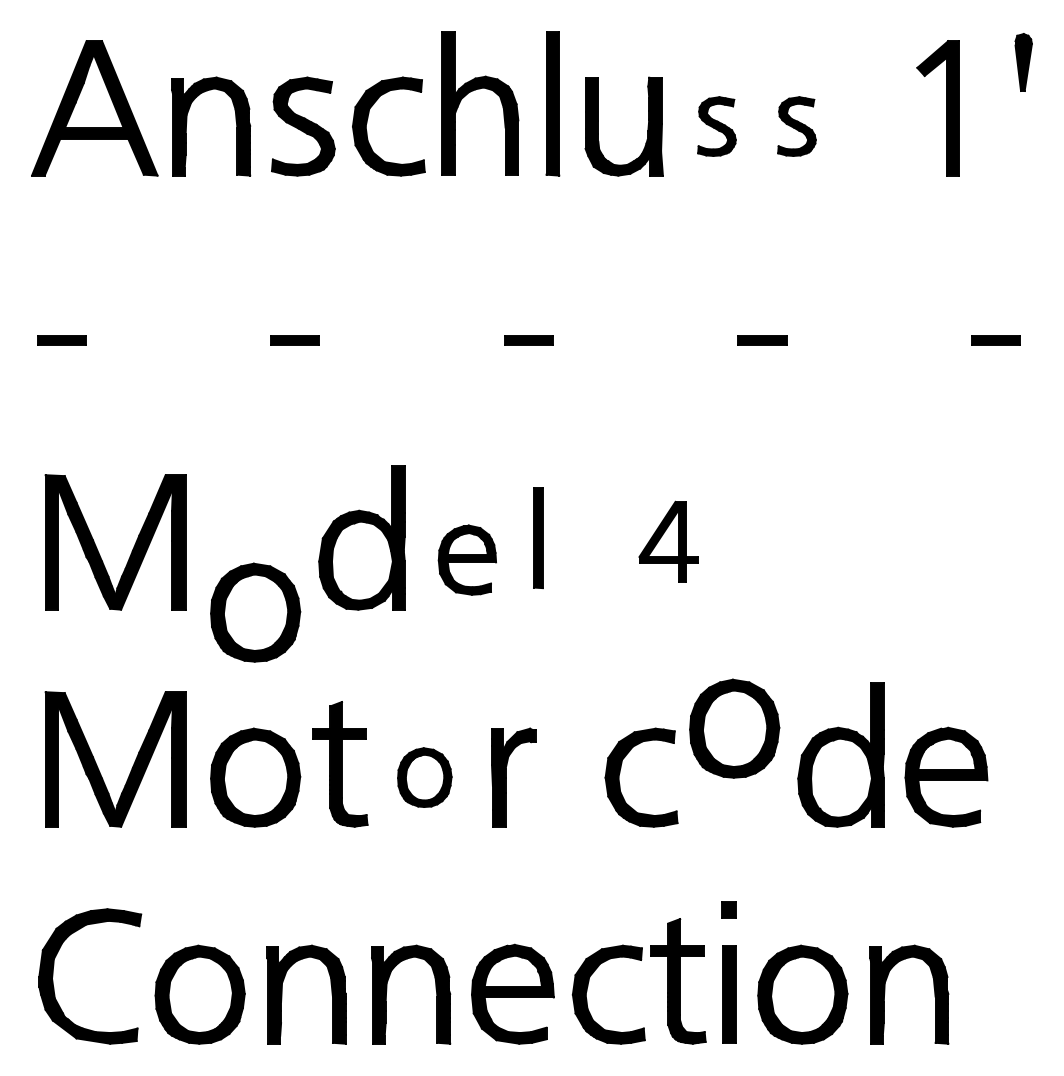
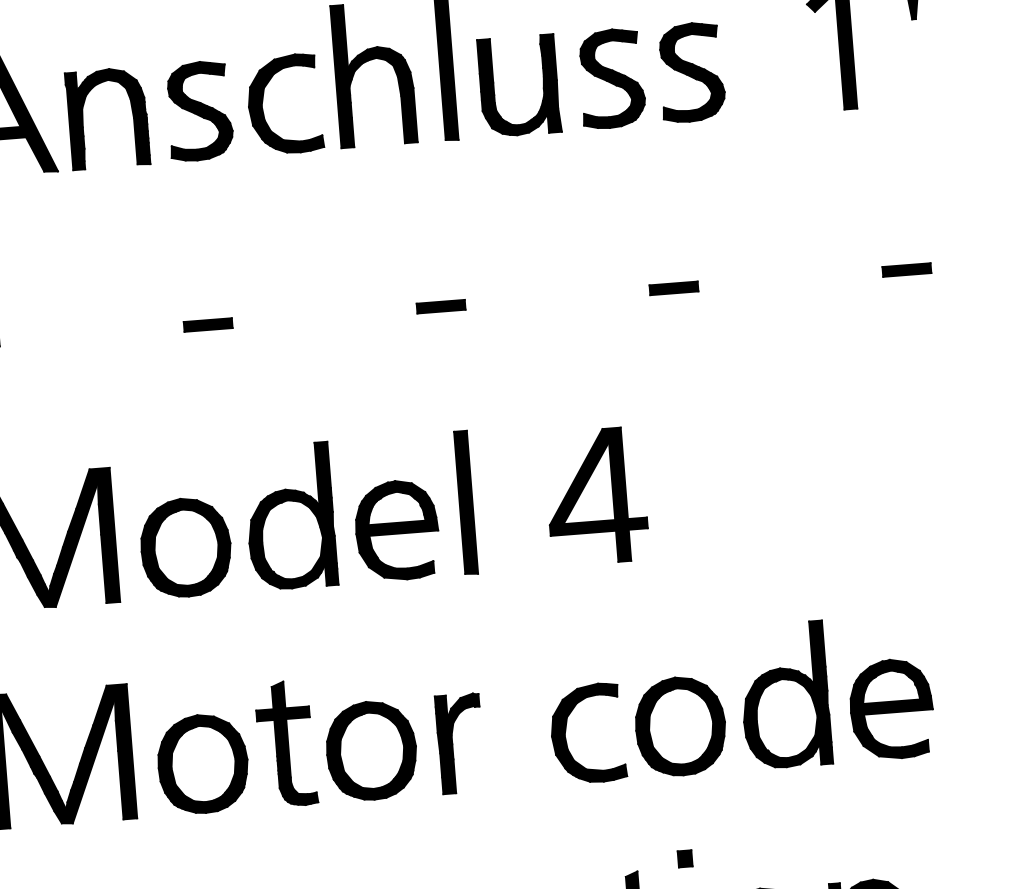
part: (716, 126) -> (611, 78), size x1.67
part: (796, 126) -> (691, 72), size x1.67
part: (538, 537) -> (466, 502), size x1.43
part: (668, 541) -> (596, 496), size x1.67
part: (467, 559) -> (397, 529), size x1.43
part: (255, 612) -> (185, 547), moved
part: (734, 728) -> (680, 726), moved
part: (424, 777) -> (371, 750), size x1.67

